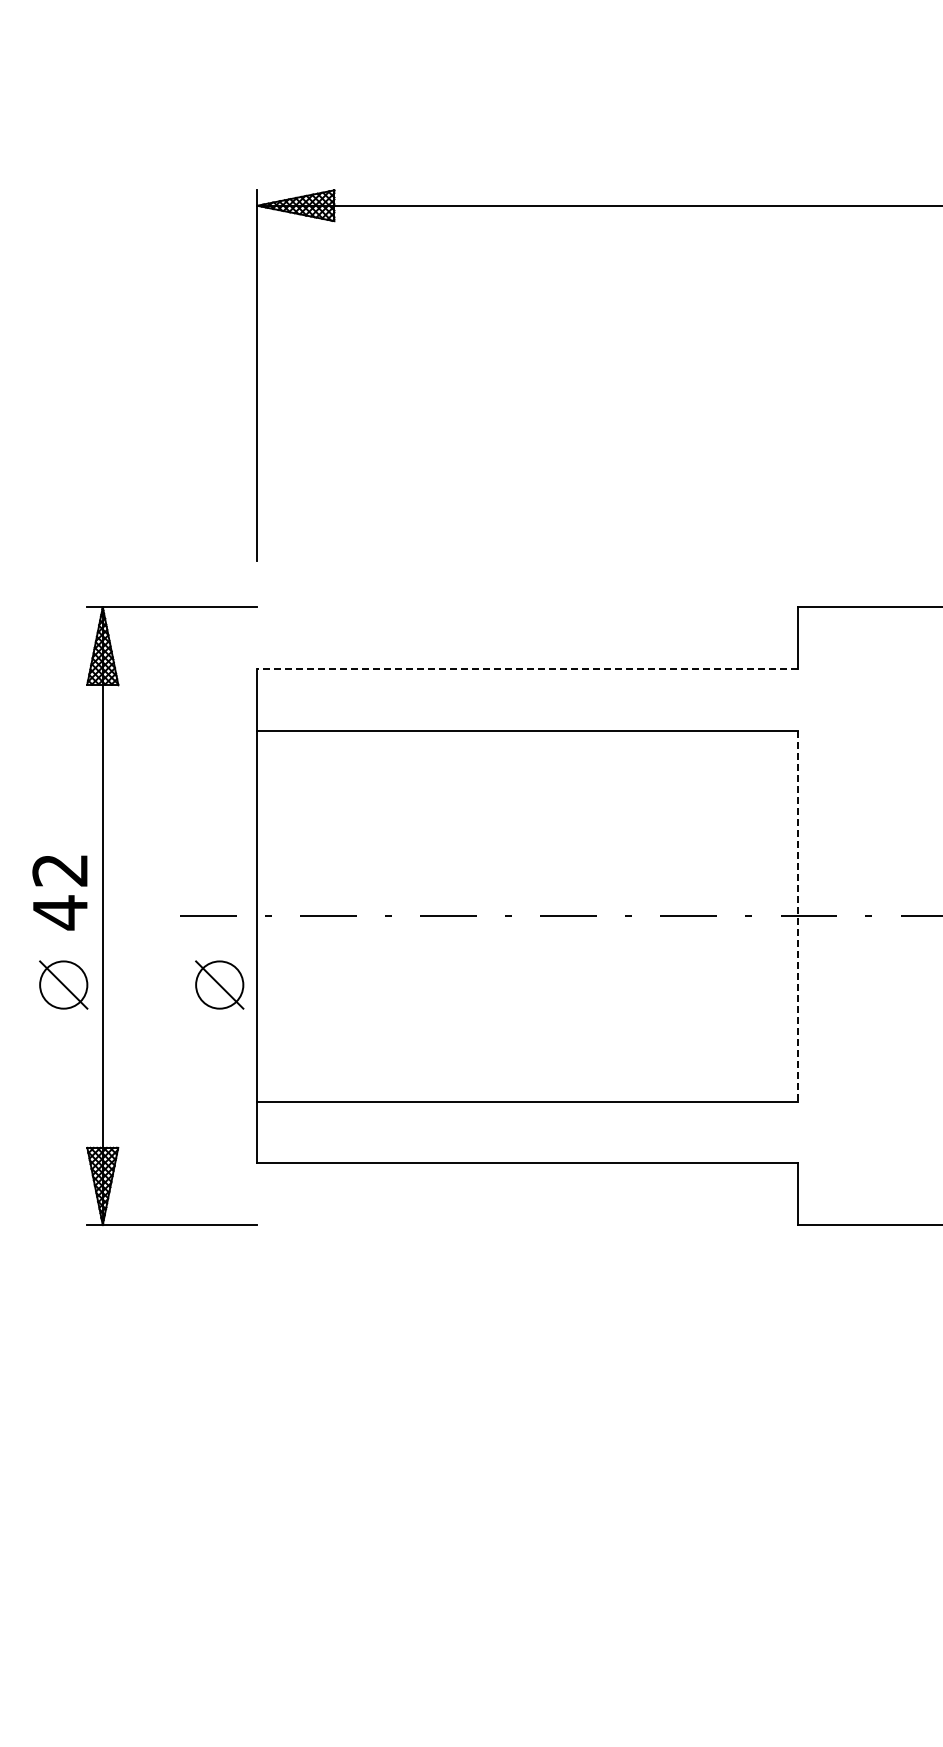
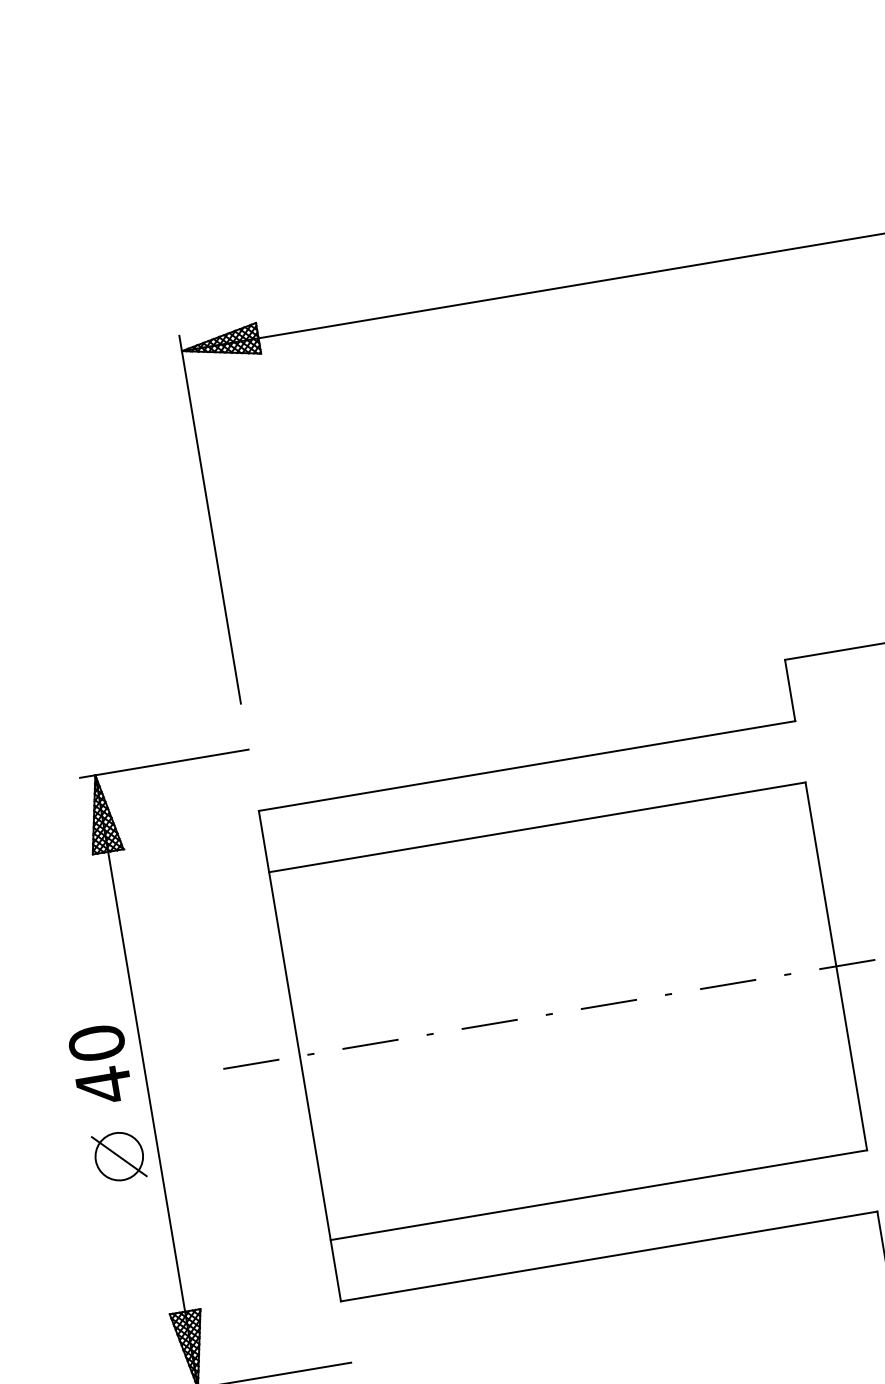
line: (527, 669) -> (527, 766), dashed -> solid
text: (60, 869) -> (96, 1042), 42 -> 40
line: (797, 916) -> (836, 966), dashed -> solid
part: (219, 984) -> (273, 1130), removed

